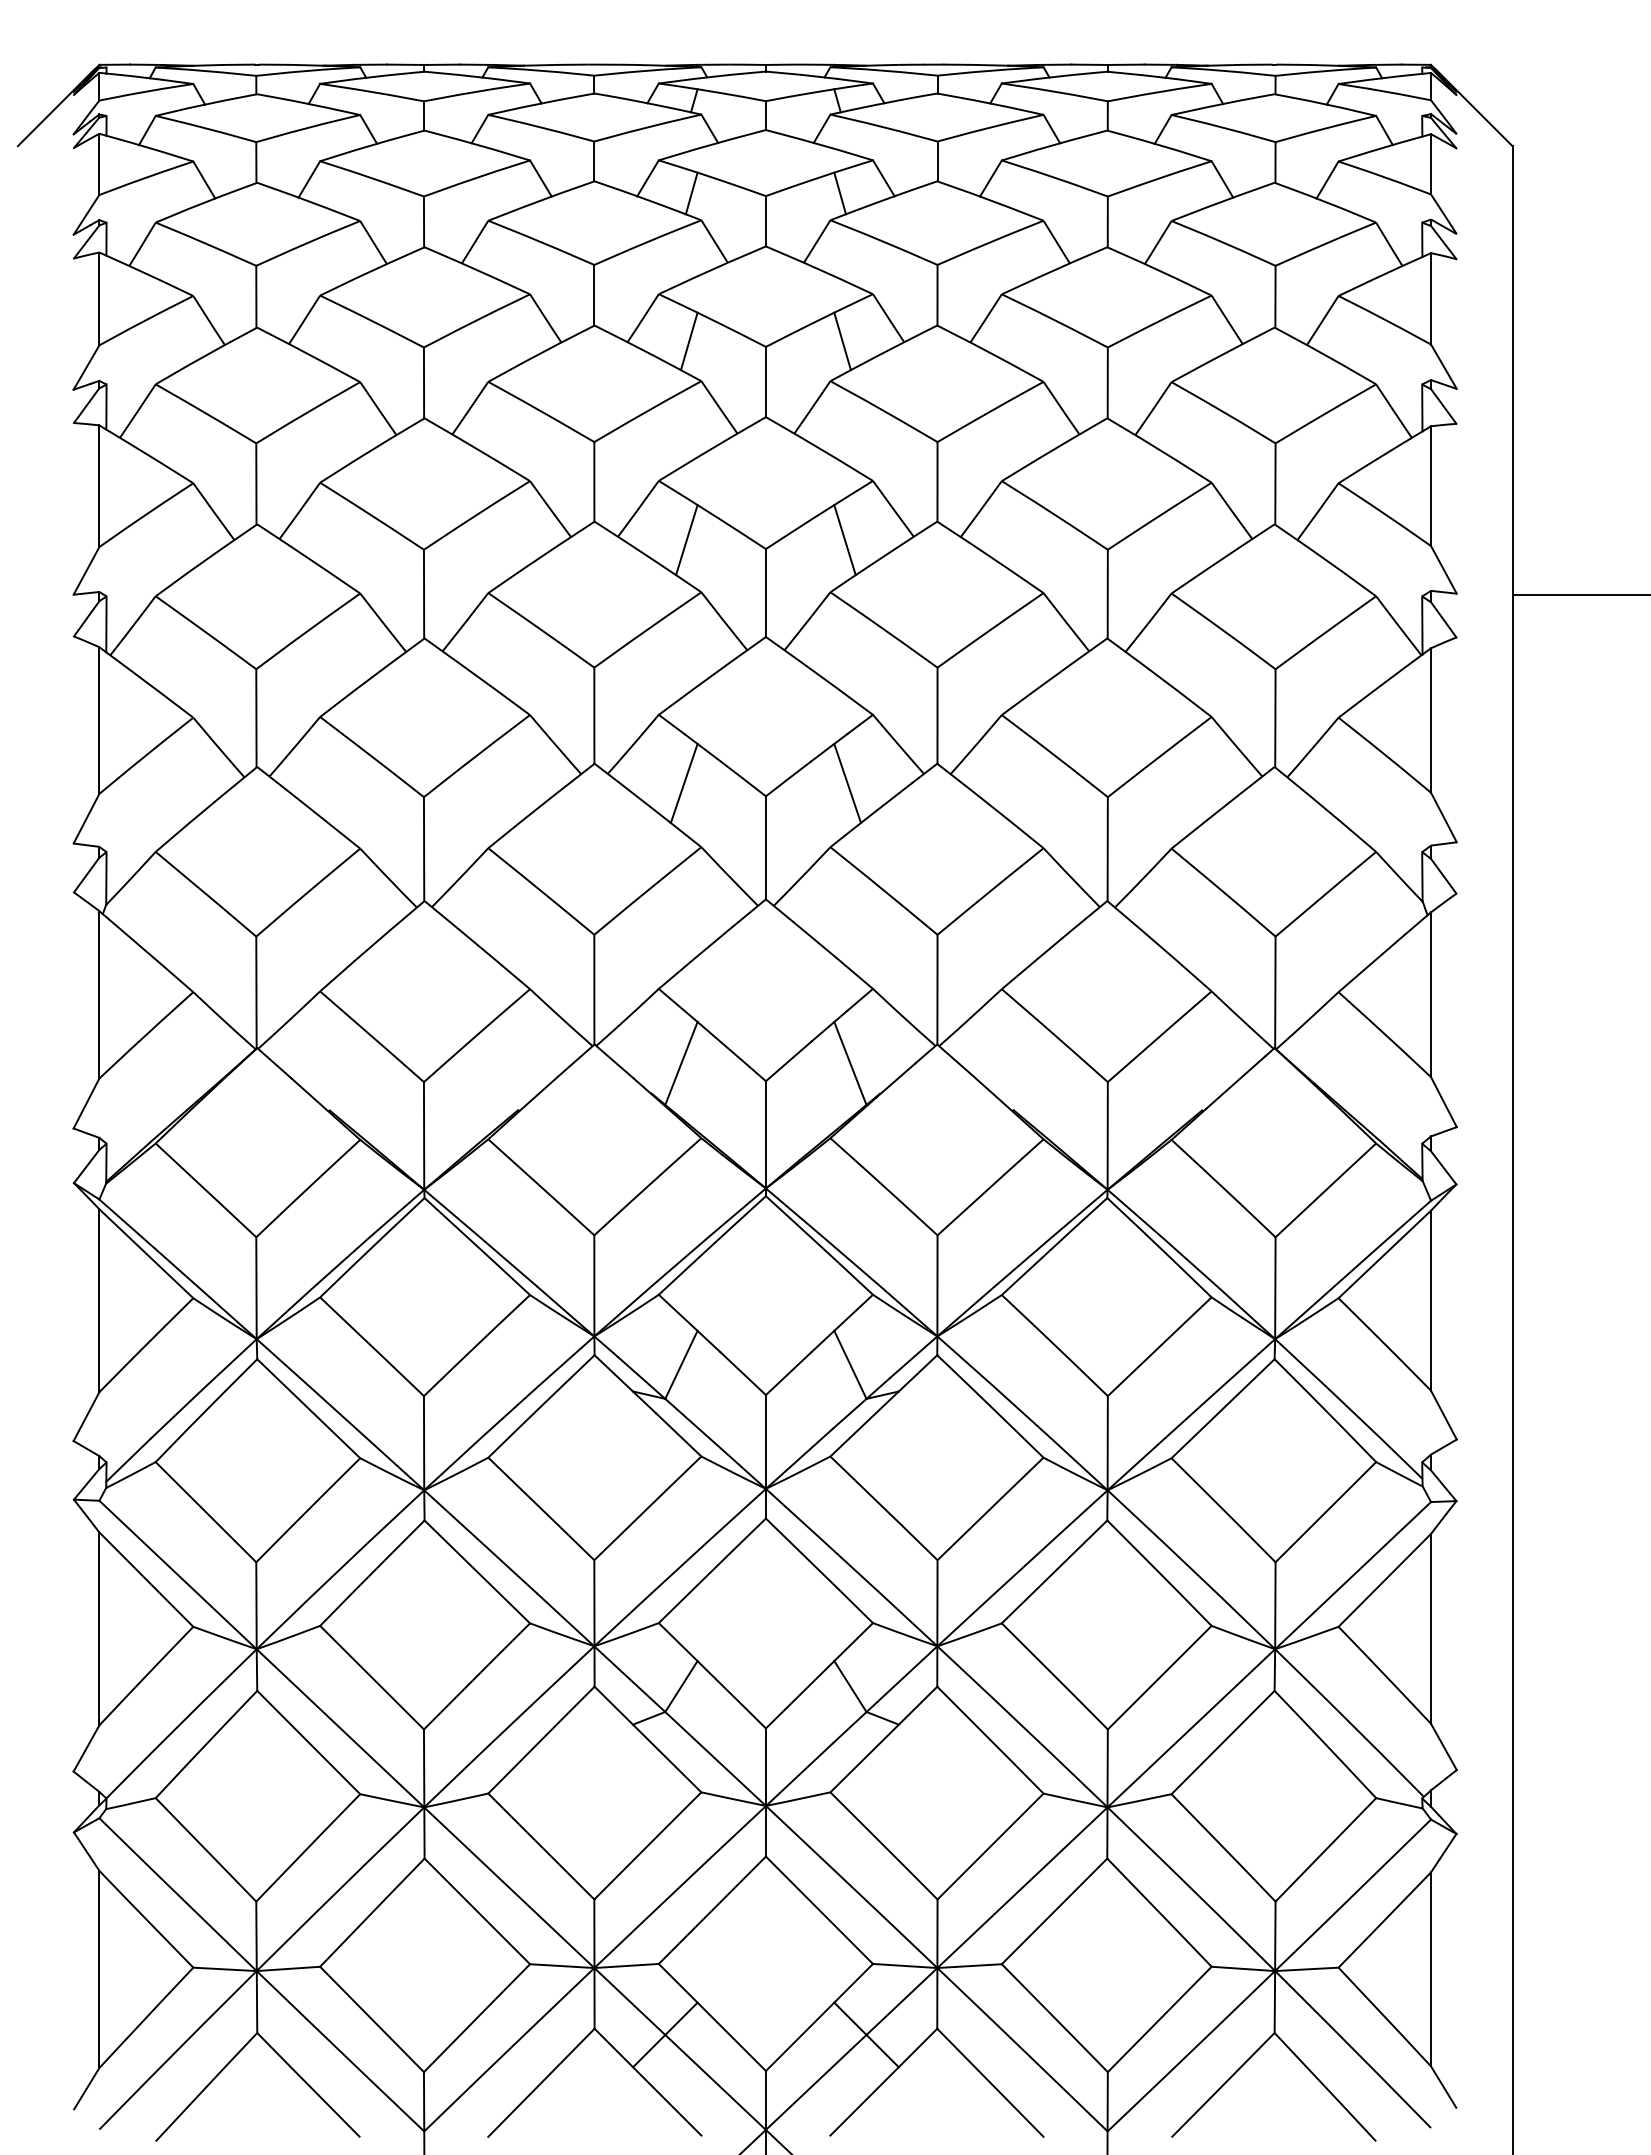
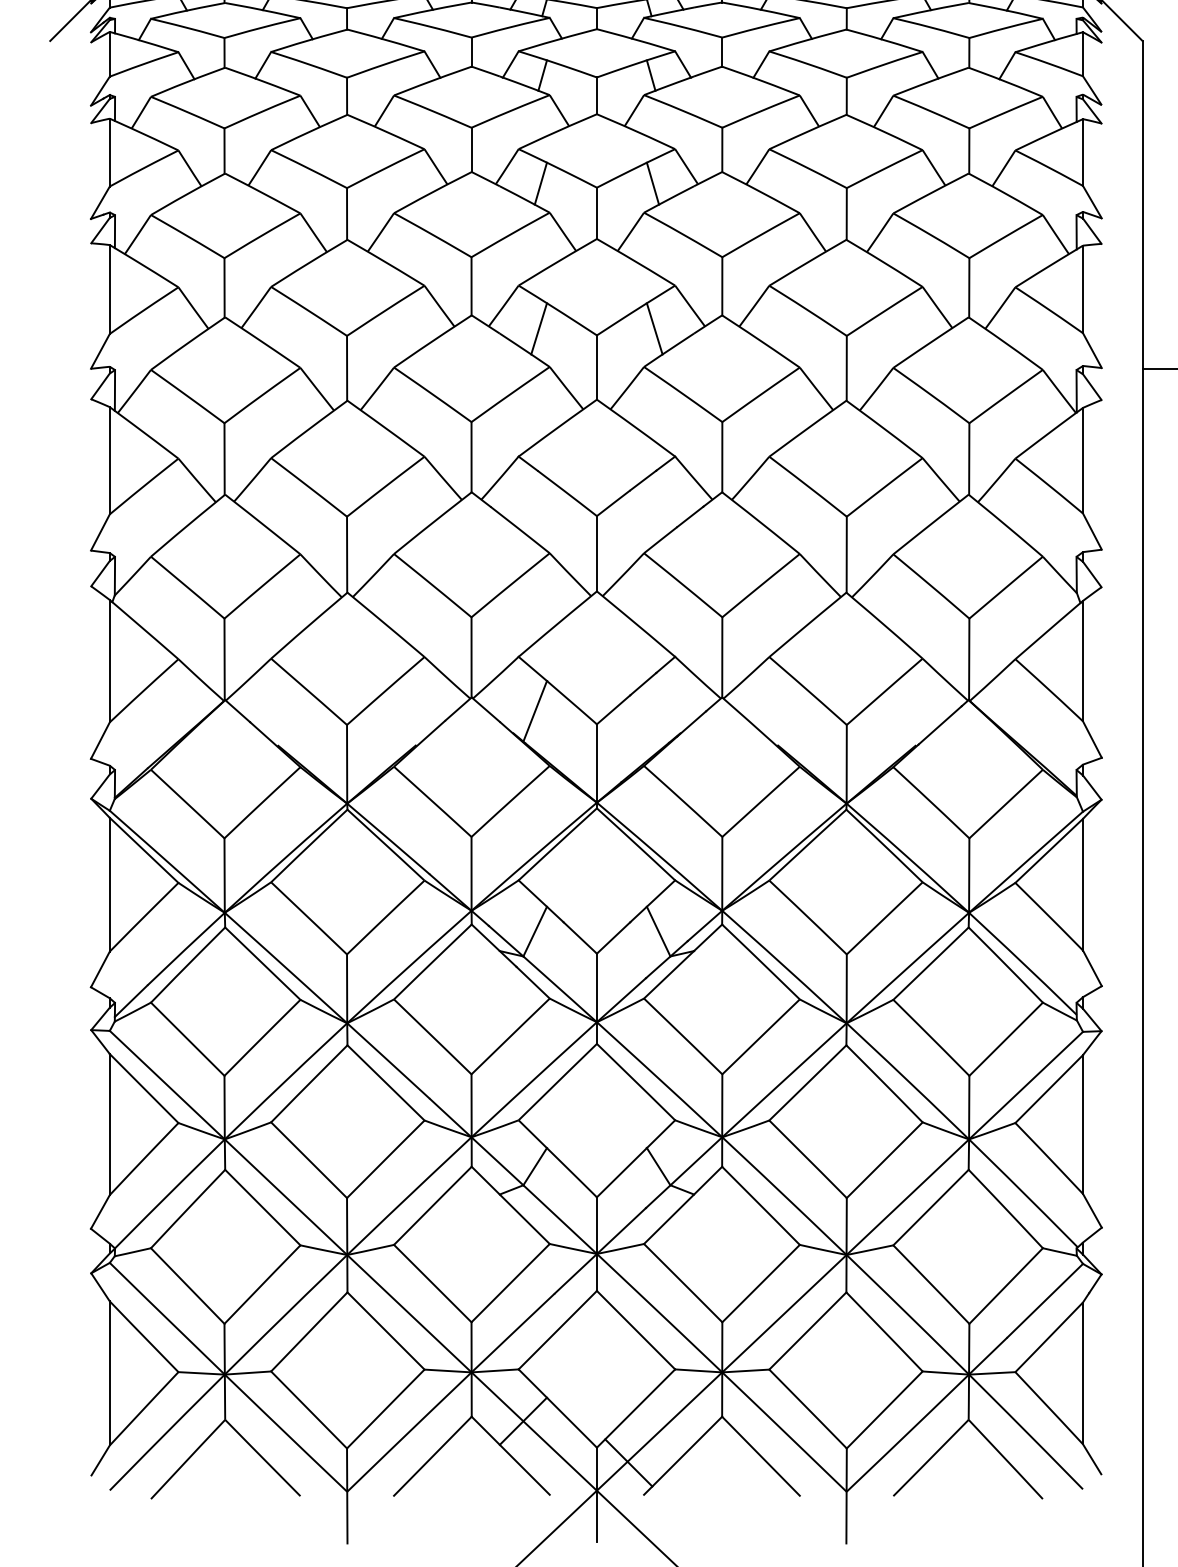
line: (683, 782) -> (536, 506), removed
line: (847, 782) -> (656, 506), removed
line: (850, 1063) -> (658, 711), removed
line: (866, 2034) -> (628, 1462), moved

